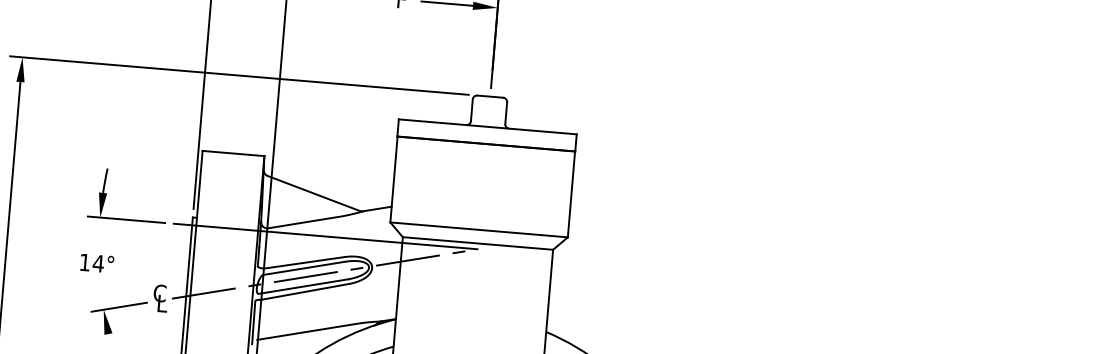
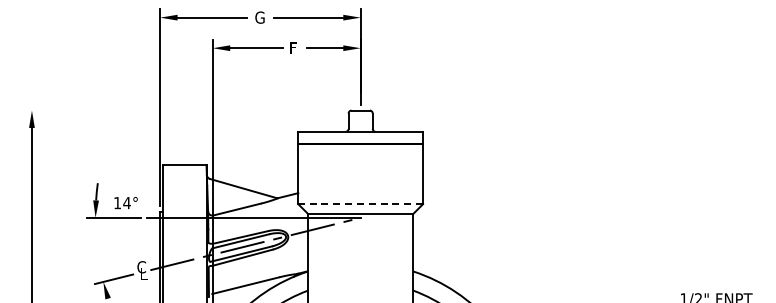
line: (239, 75) -> (184, 110), removed
line: (478, 230) -> (360, 204), solid -> dashed
text: (96, 264) -> (125, 203), moved

